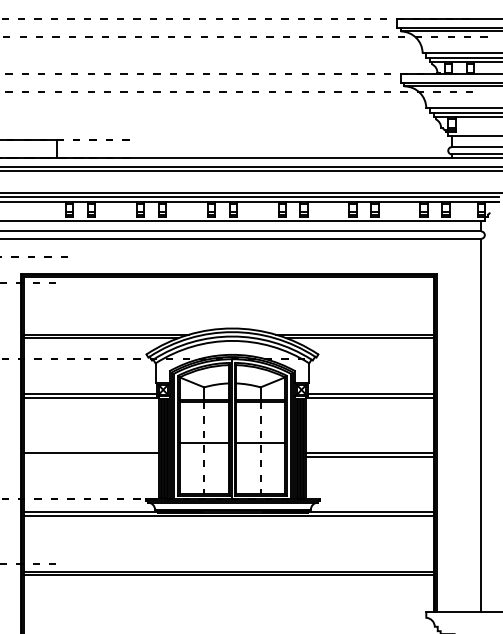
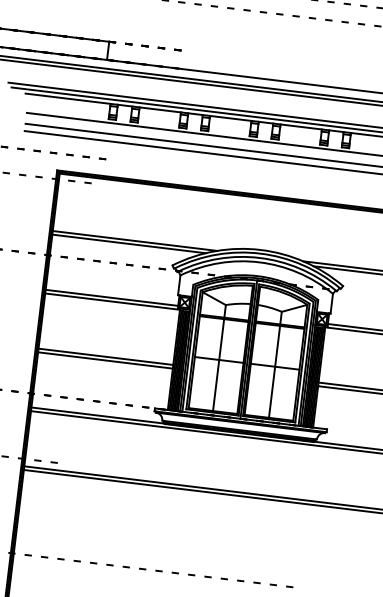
line: (204, 448) -> (218, 365), dashed -> solid
line: (260, 448) -> (274, 372), dashed -> solid
line: (91, 456) -> (105, 360), added

